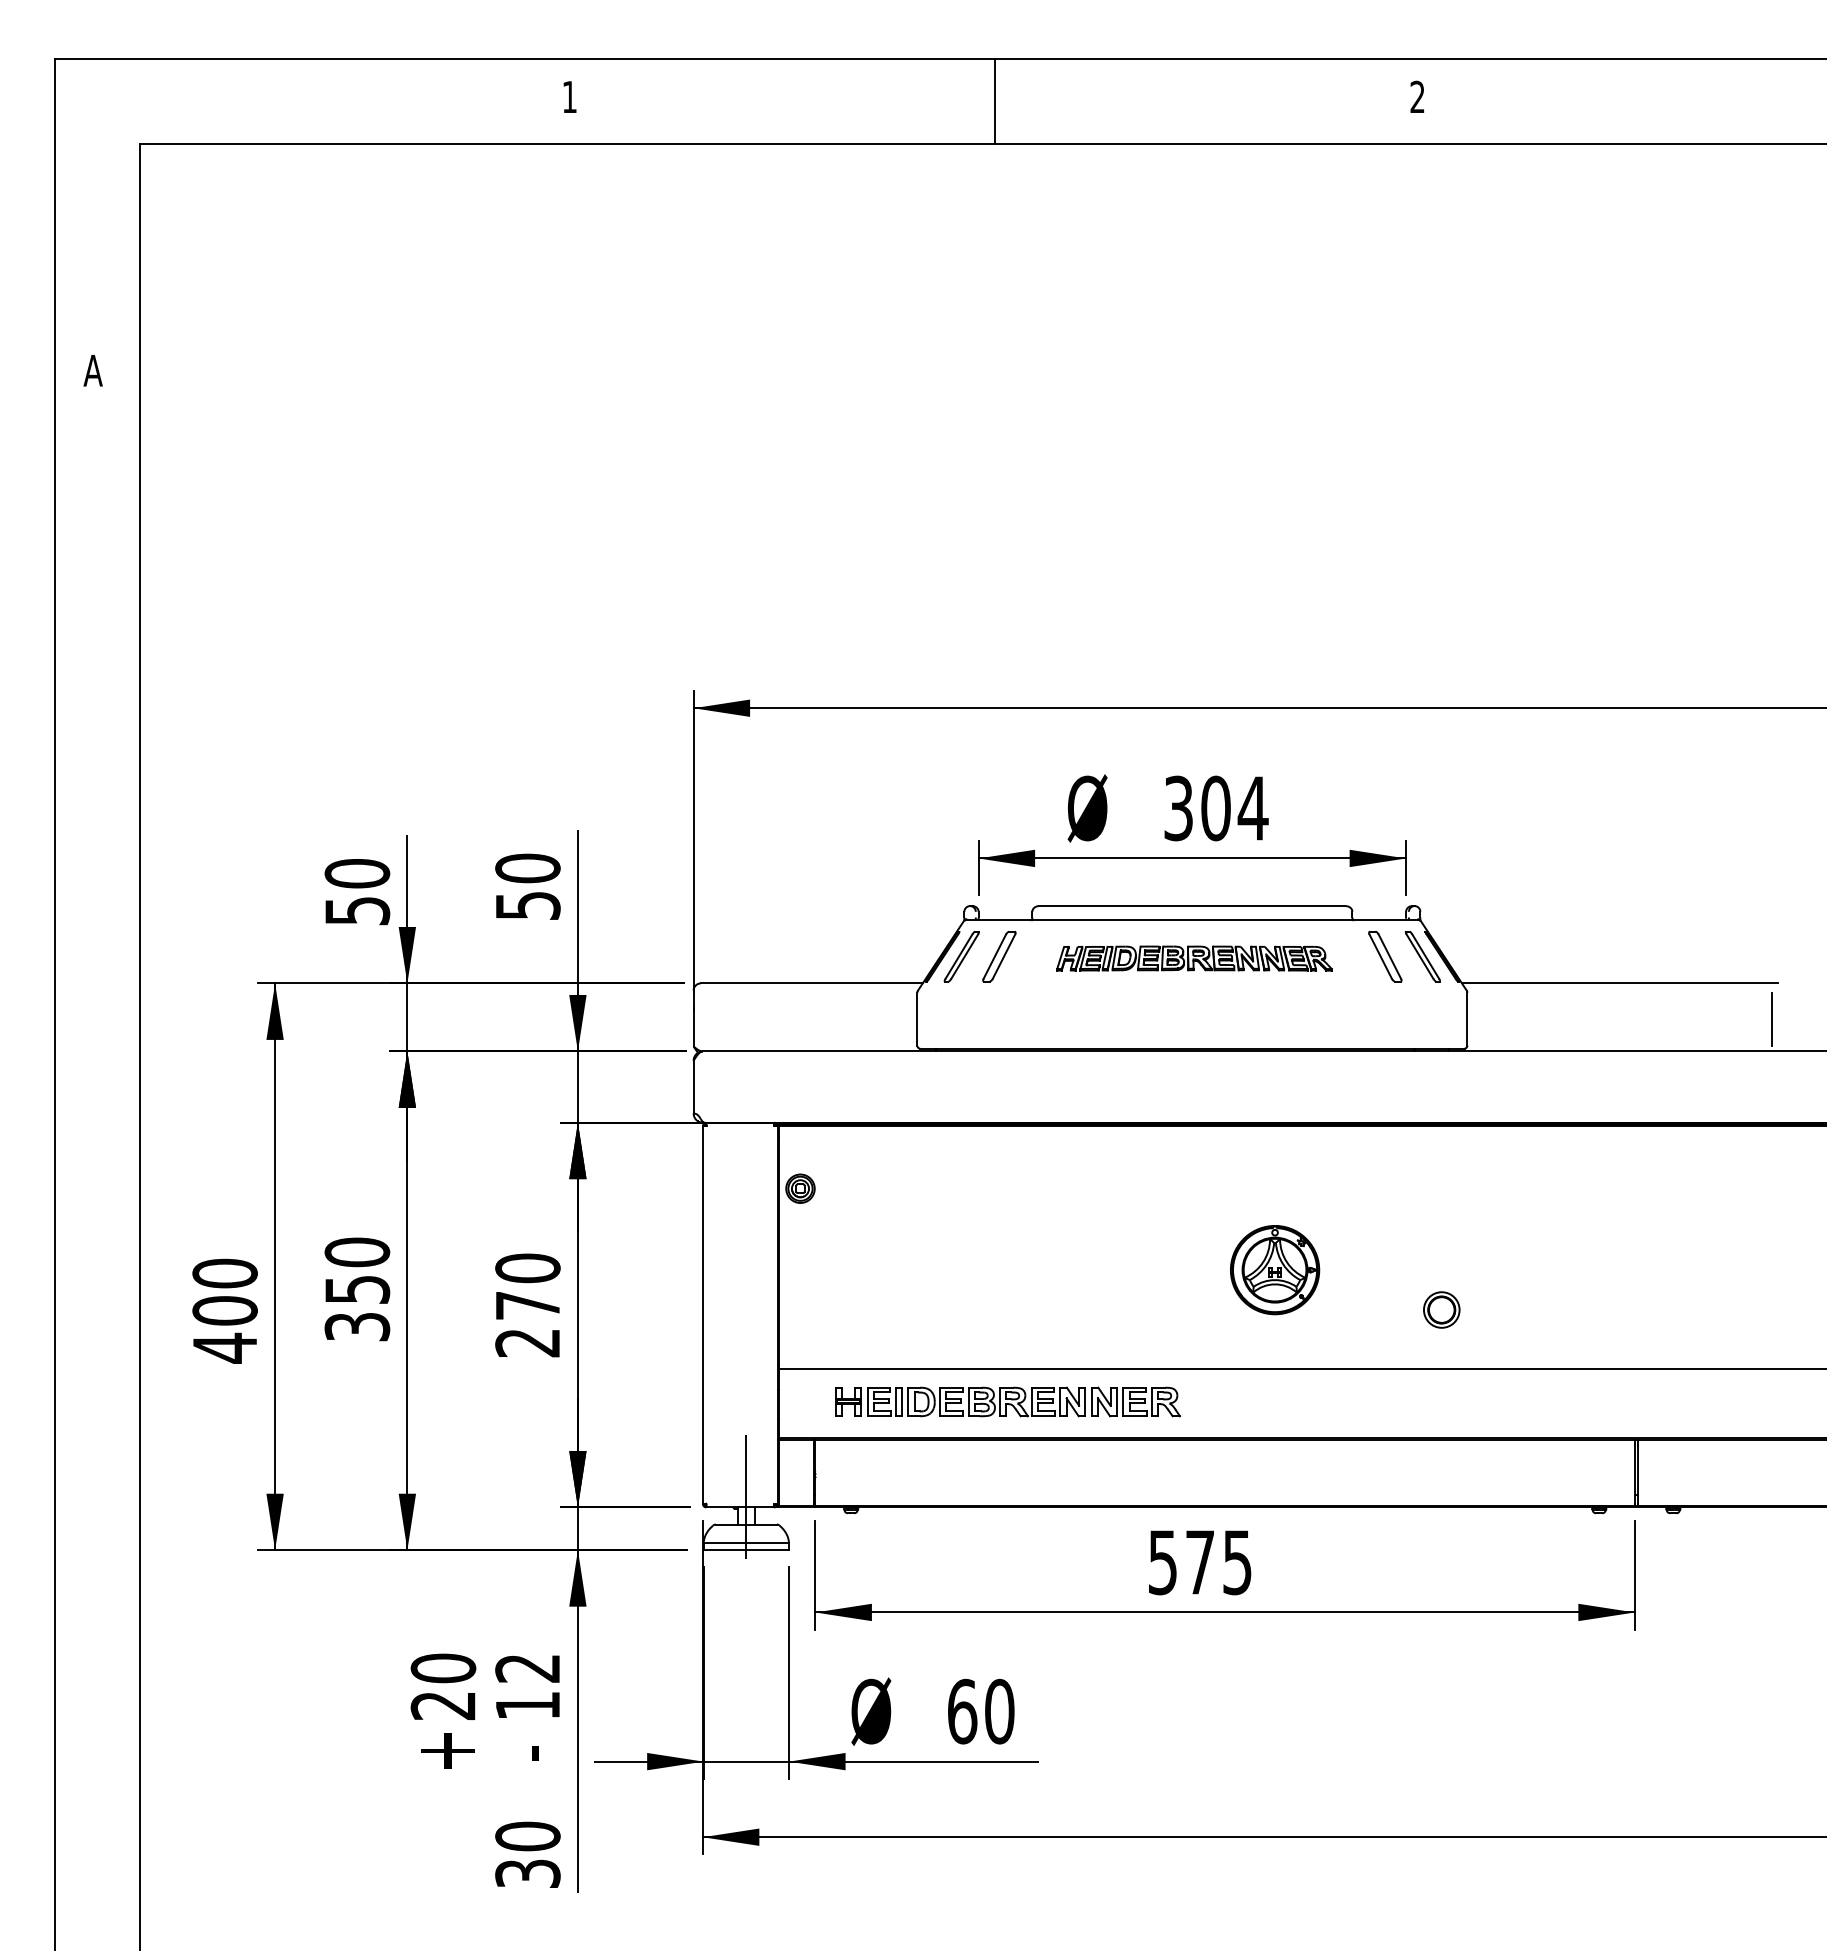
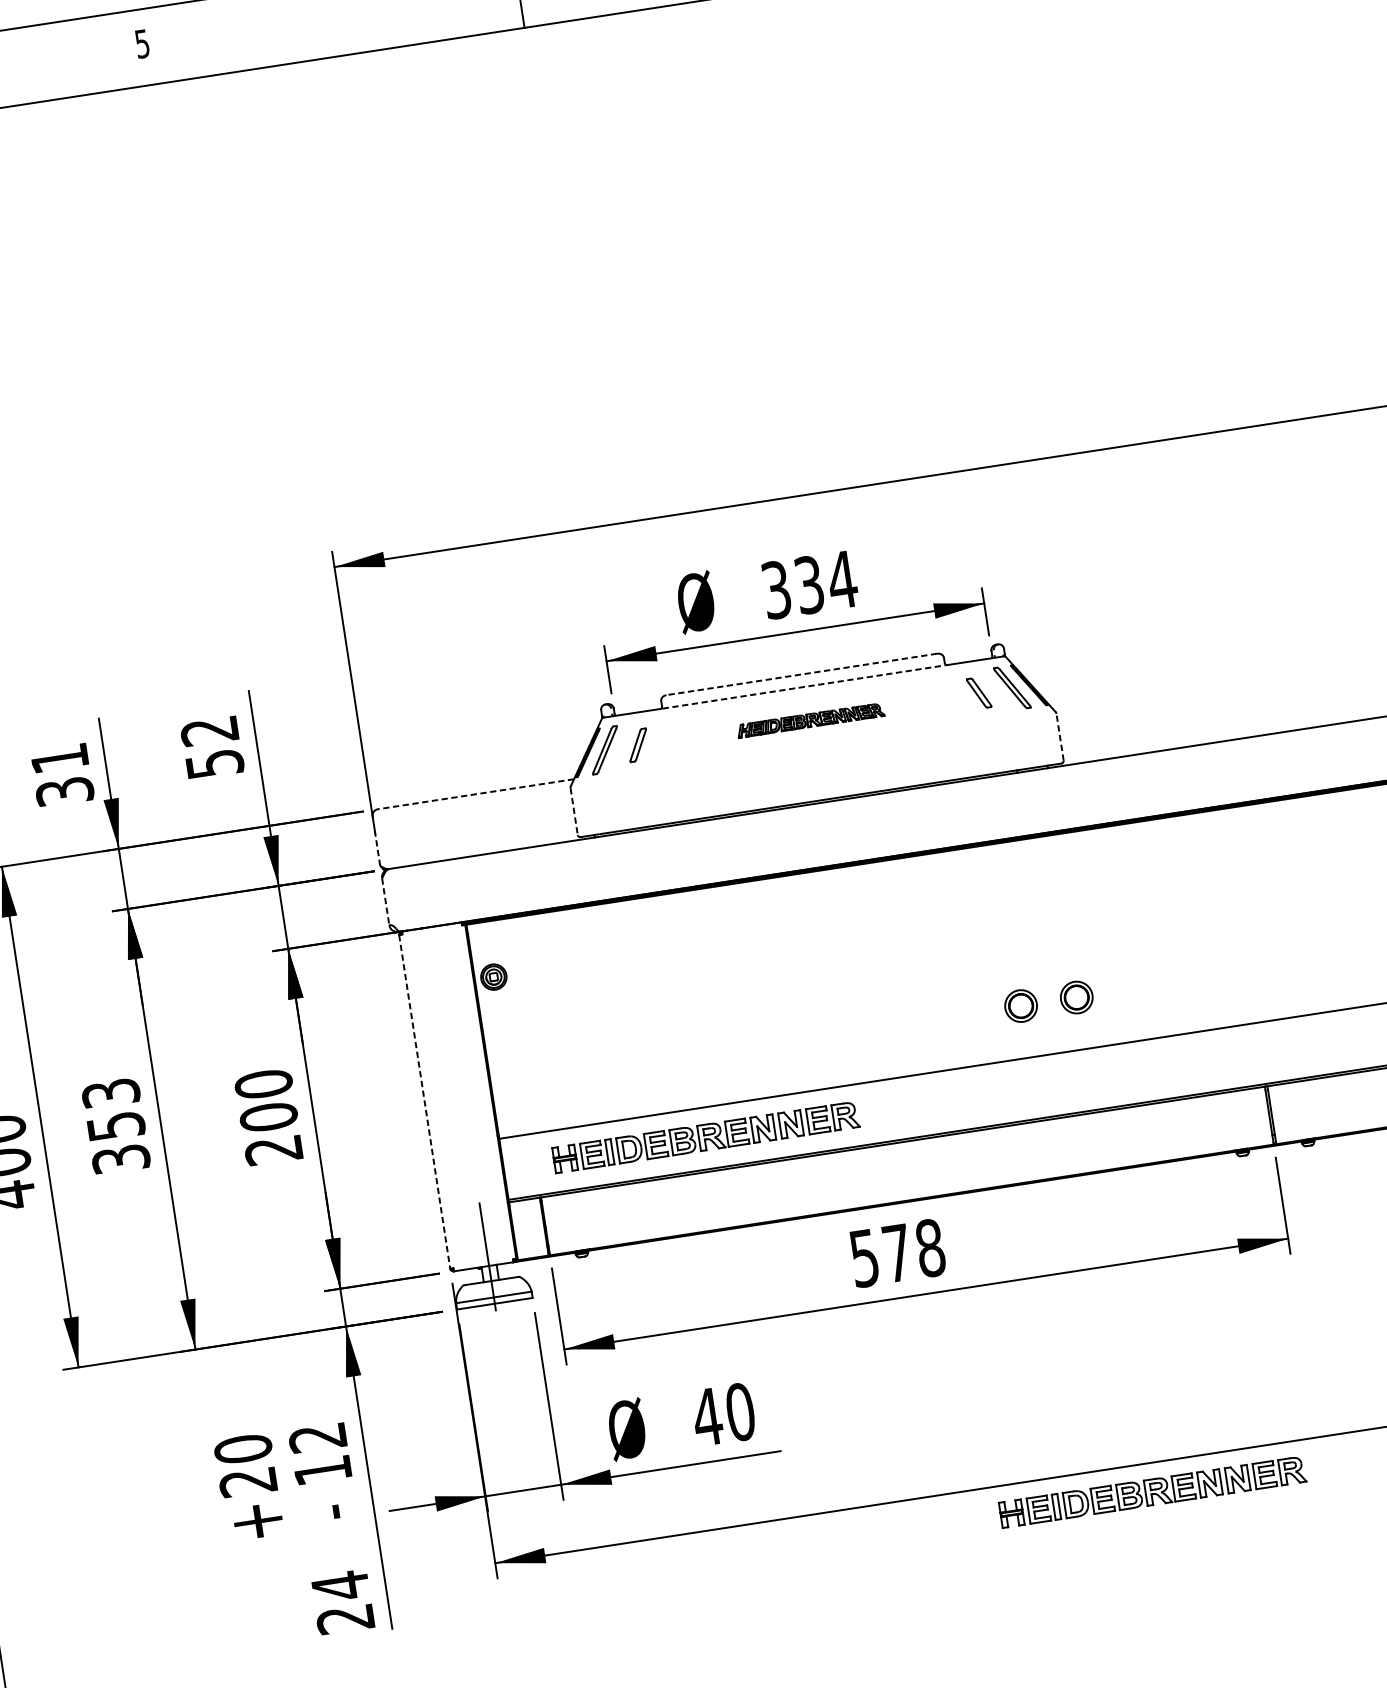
text: (569, 97) -> (142, 44), 1 -> 5
text: (1215, 808) -> (809, 585), 304 -> 334
text: (527, 868) -> (209, 731), 50 -> 52
text: (357, 891) -> (62, 774), 50 -> 31
line: (1191, 906) -> (801, 674), solid -> dashed
line: (1192, 920) -> (803, 687), solid -> dashed
part: (999, 956) -> (638, 745), size x0.7
part: (1385, 956) -> (979, 692), size x0.7
part: (1194, 958) -> (810, 720), size x0.6
line: (811, 983) -> (475, 794), solid -> dashed
line: (1619, 983) -> (1189, 685), removed
line: (1467, 1018) -> (1060, 736), solid -> dashed
line: (1772, 1018) -> (1329, 695), removed
line: (917, 1019) -> (574, 811), solid -> dashed
line: (693, 1027) -> (377, 849), solid -> dashed
line: (693, 1087) -> (385, 902), solid -> dashed
text: (357, 1252) -> (111, 1093), 350 -> 353
part: (1275, 1270) -> (924, 985), removed
text: (527, 1305) -> (268, 1117), 270 -> 200
part: (1378, 1309) -> (1020, 1005), added
line: (702, 1315) -> (424, 1102), solid -> dashed
text: (1237, 1562) -> (930, 1248), 575 -> 578
text: (961, 1711) -> (706, 1417), 60 -> 40
text: (527, 1854) -> (342, 1602), 30 -> 24
part: (1441, 1869) -> (1152, 1491), added

